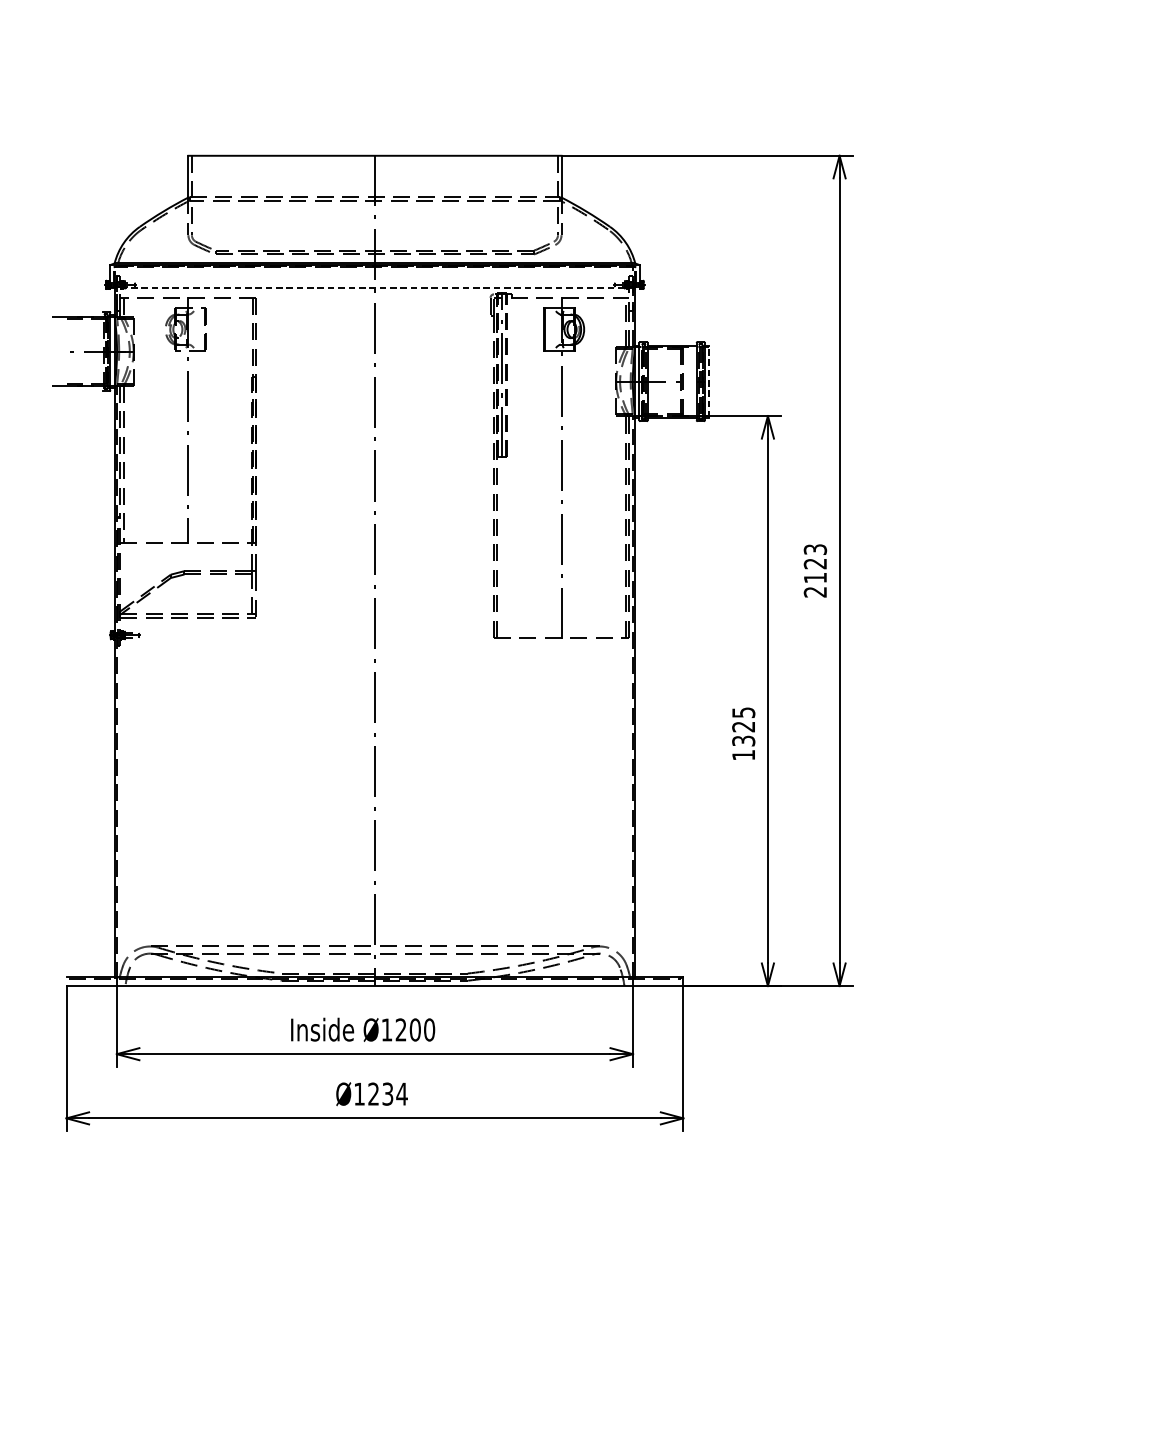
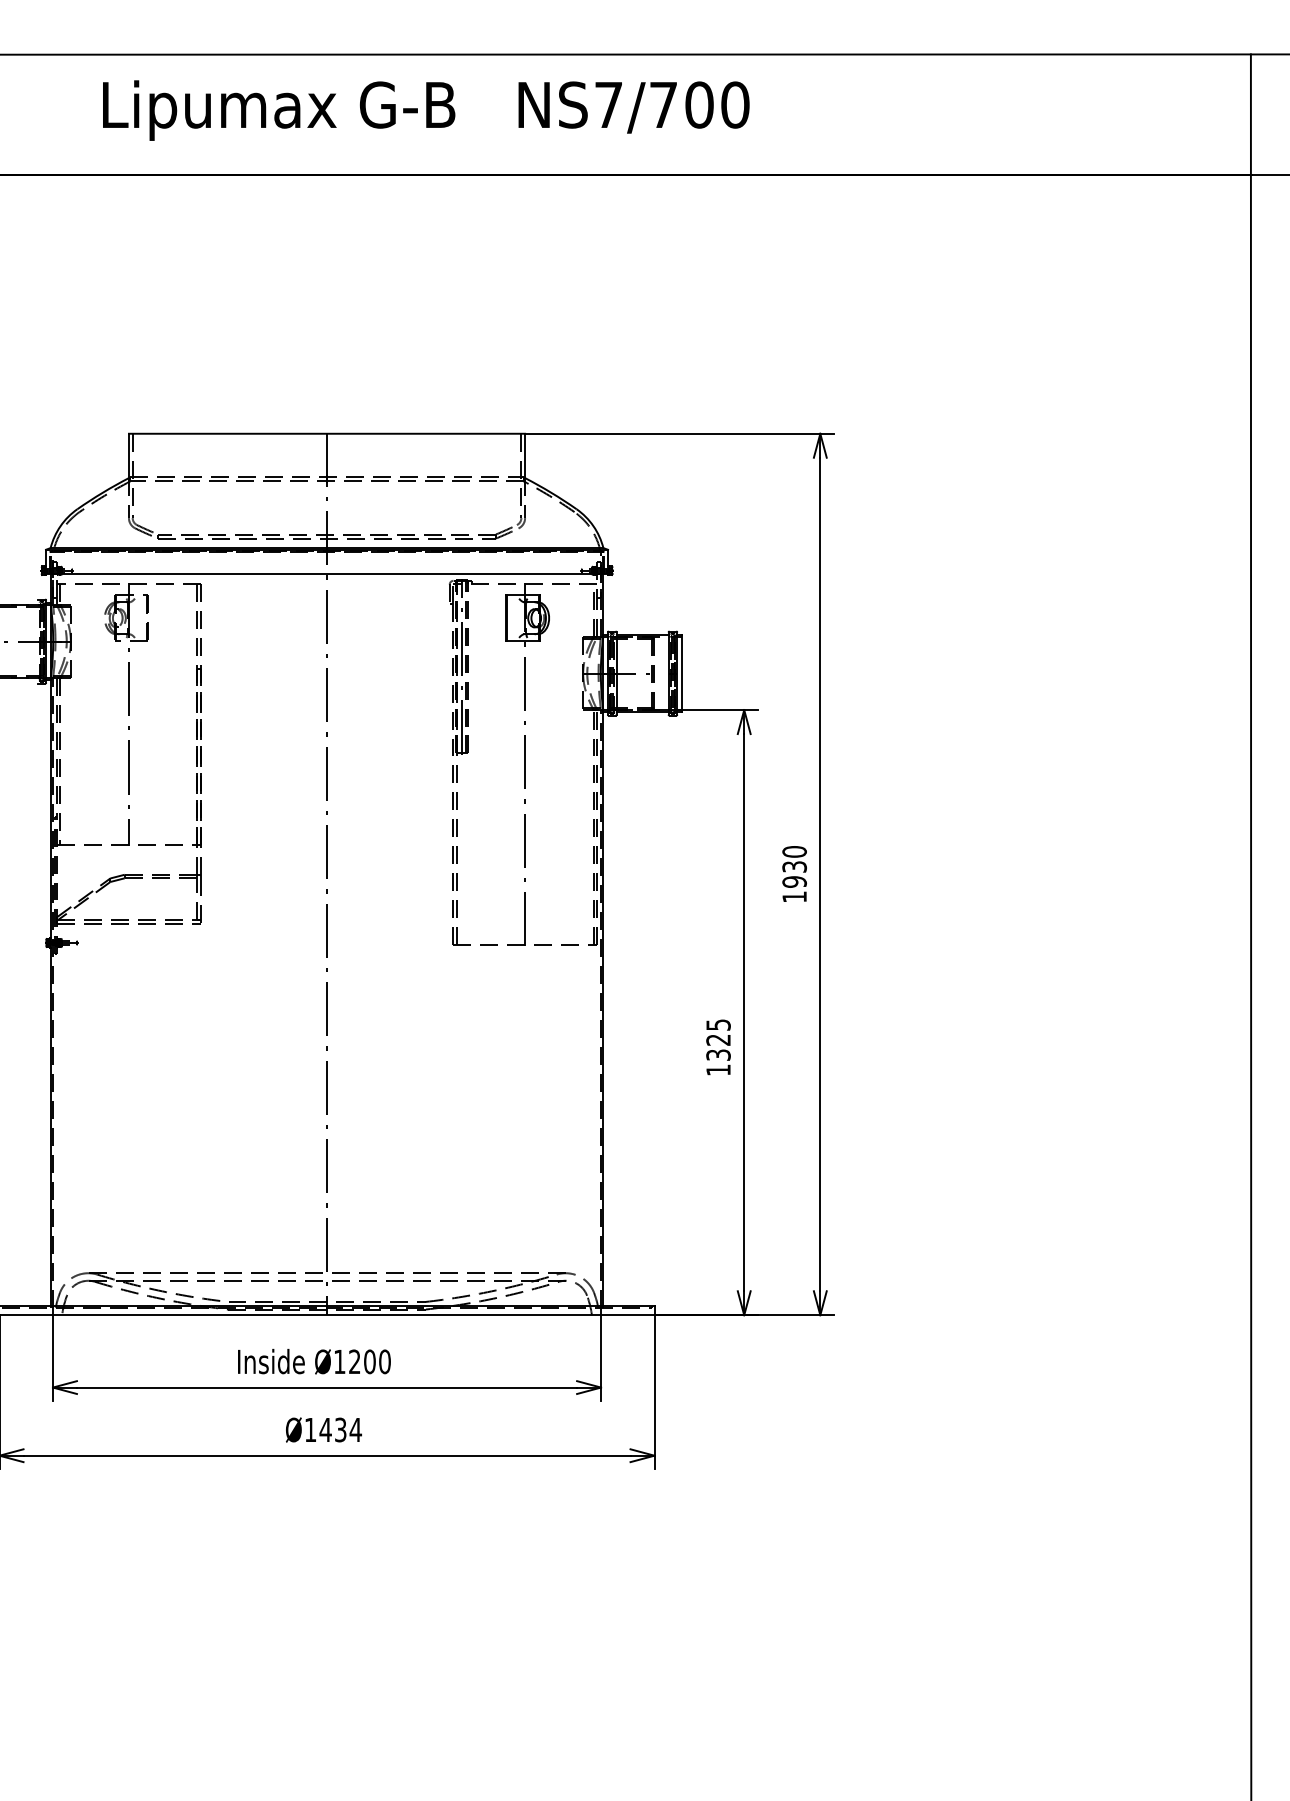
line: (375, 287) -> (327, 573), dashed -> solid
line: (708, 381) -> (681, 673), dashed -> solid
text: (815, 570) -> (794, 874), 2123 -> 1930
text: (373, 1093) -> (325, 1429), Ø1234 -> Ø1434

